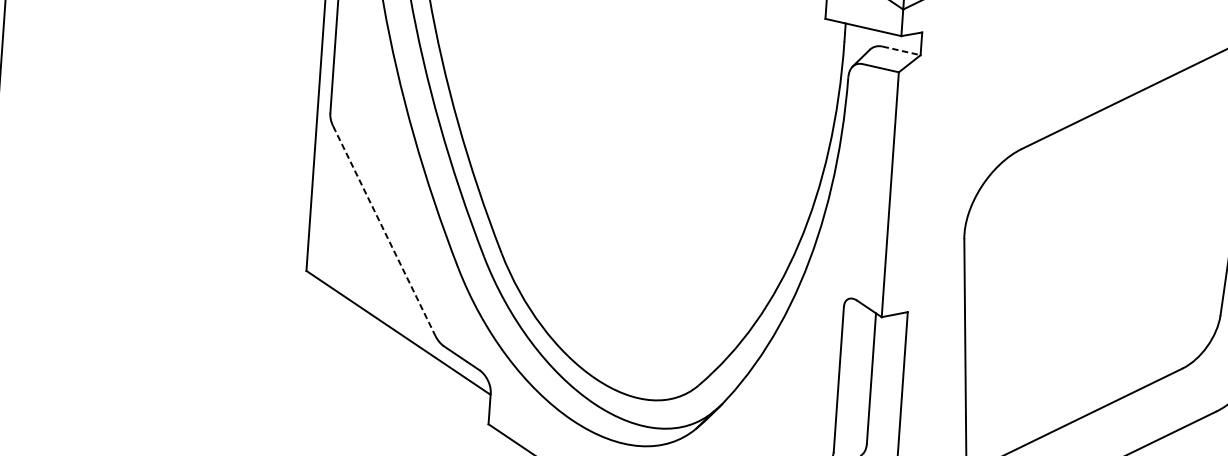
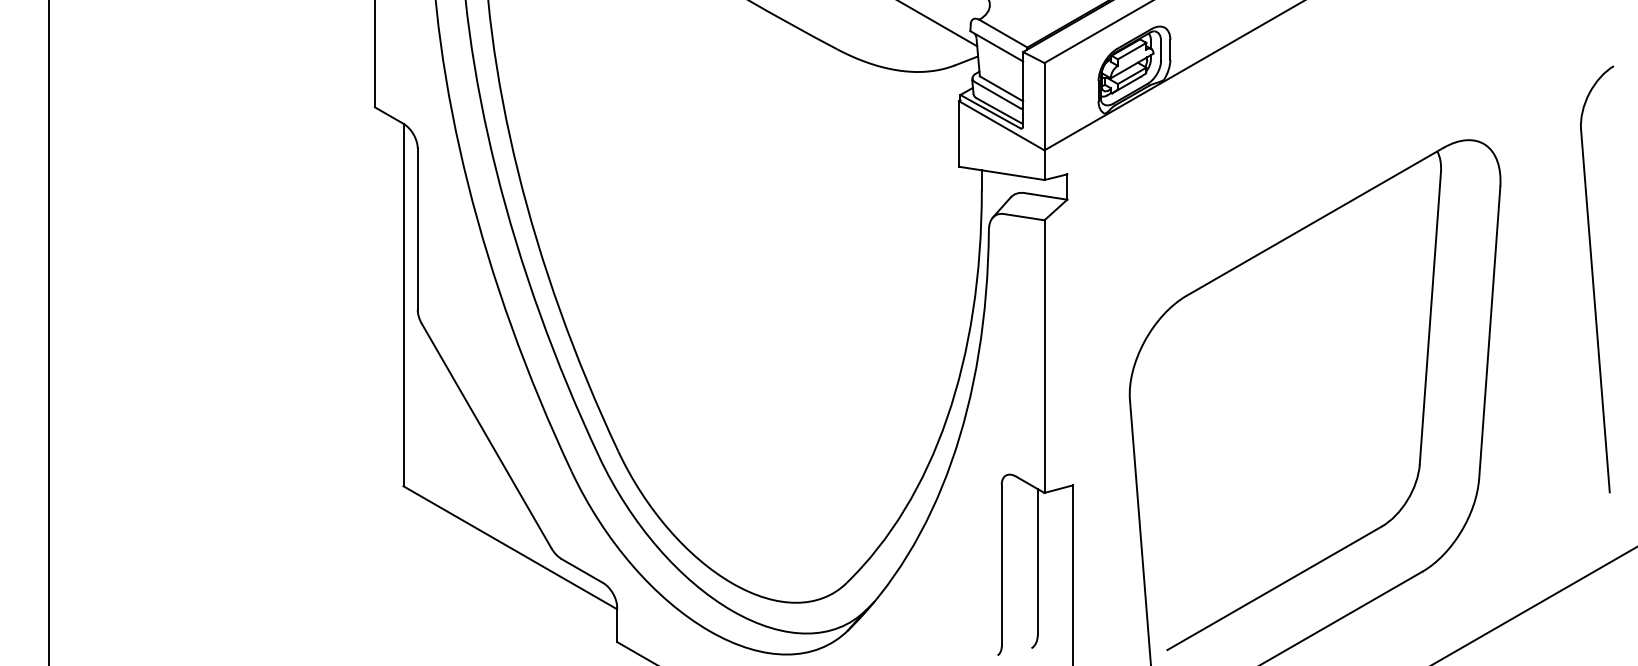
line: (901, 50) -> (1045, 196), dashed -> solid
line: (384, 231) -> (486, 436), dashed -> solid

